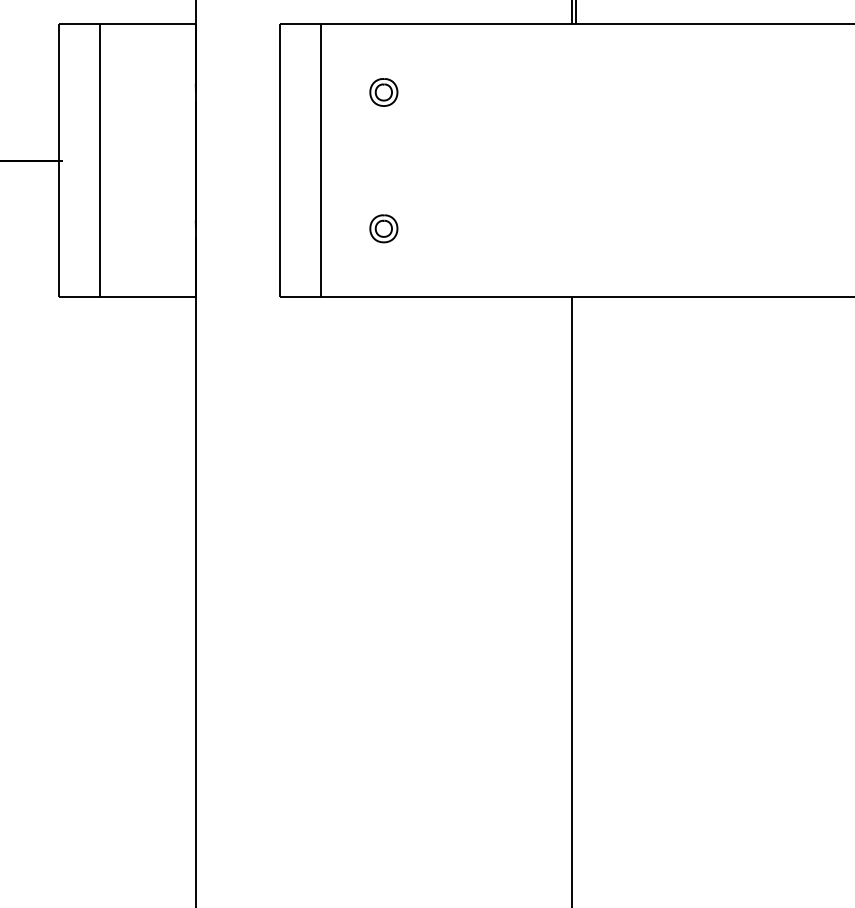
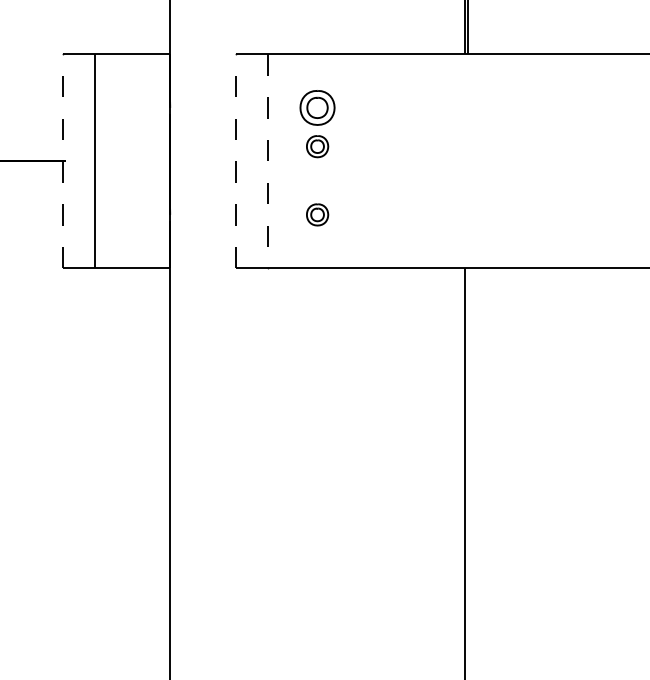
part: (383, 92) -> (317, 107), size x1.6
part: (383, 141) -> (317, 146), added
line: (59, 160) -> (63, 161), solid -> dashed
line: (280, 160) -> (236, 161), solid -> dashed
line: (321, 161) -> (268, 162), solid -> dashed

